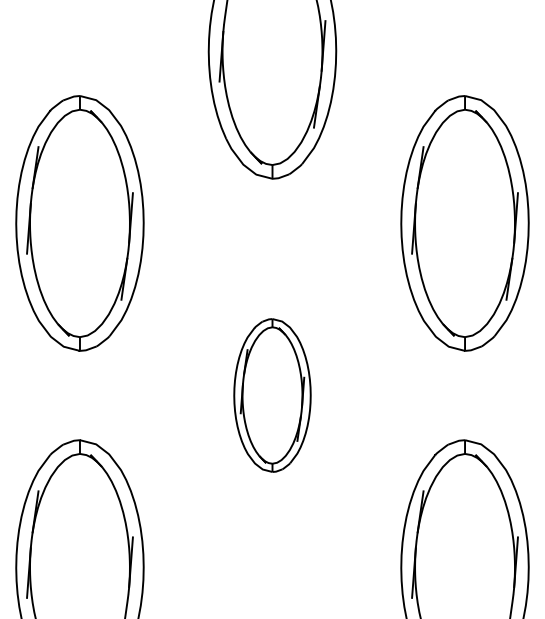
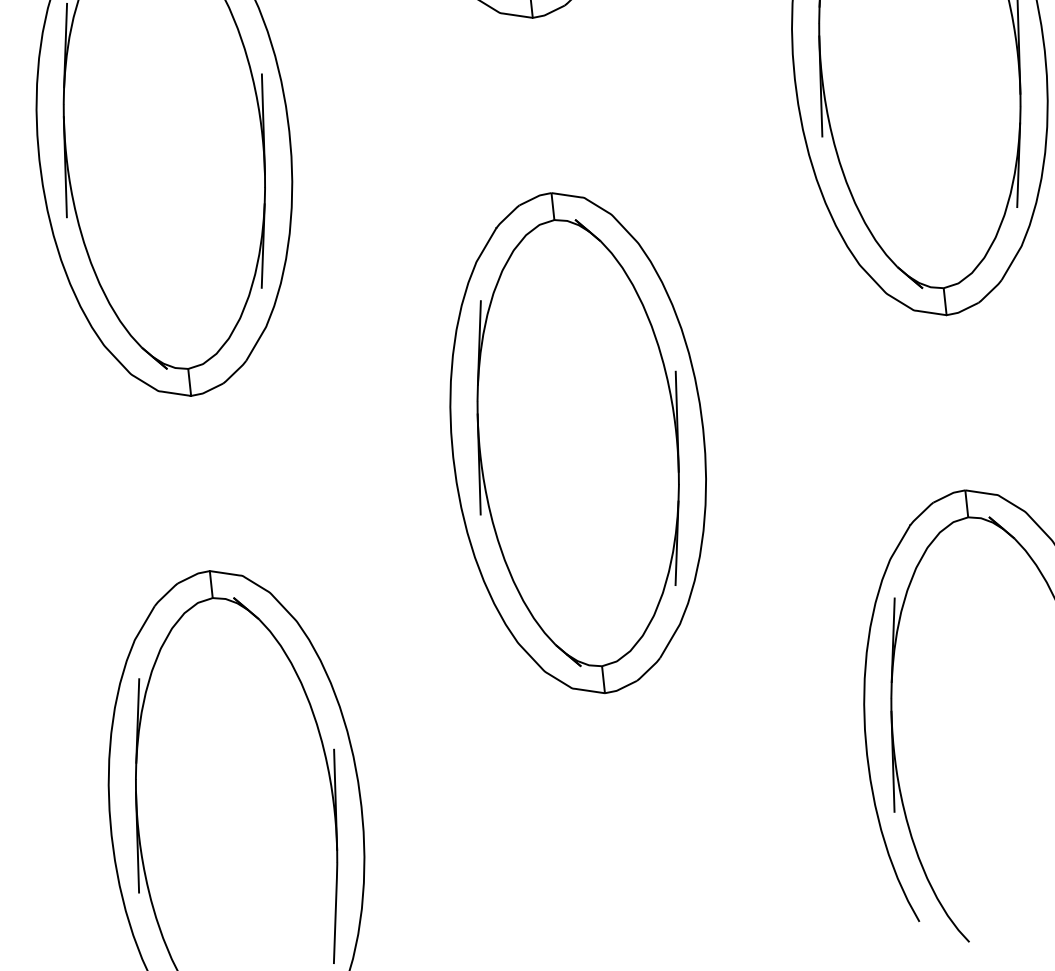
part: (272, 395) -> (578, 443), size x1.67

